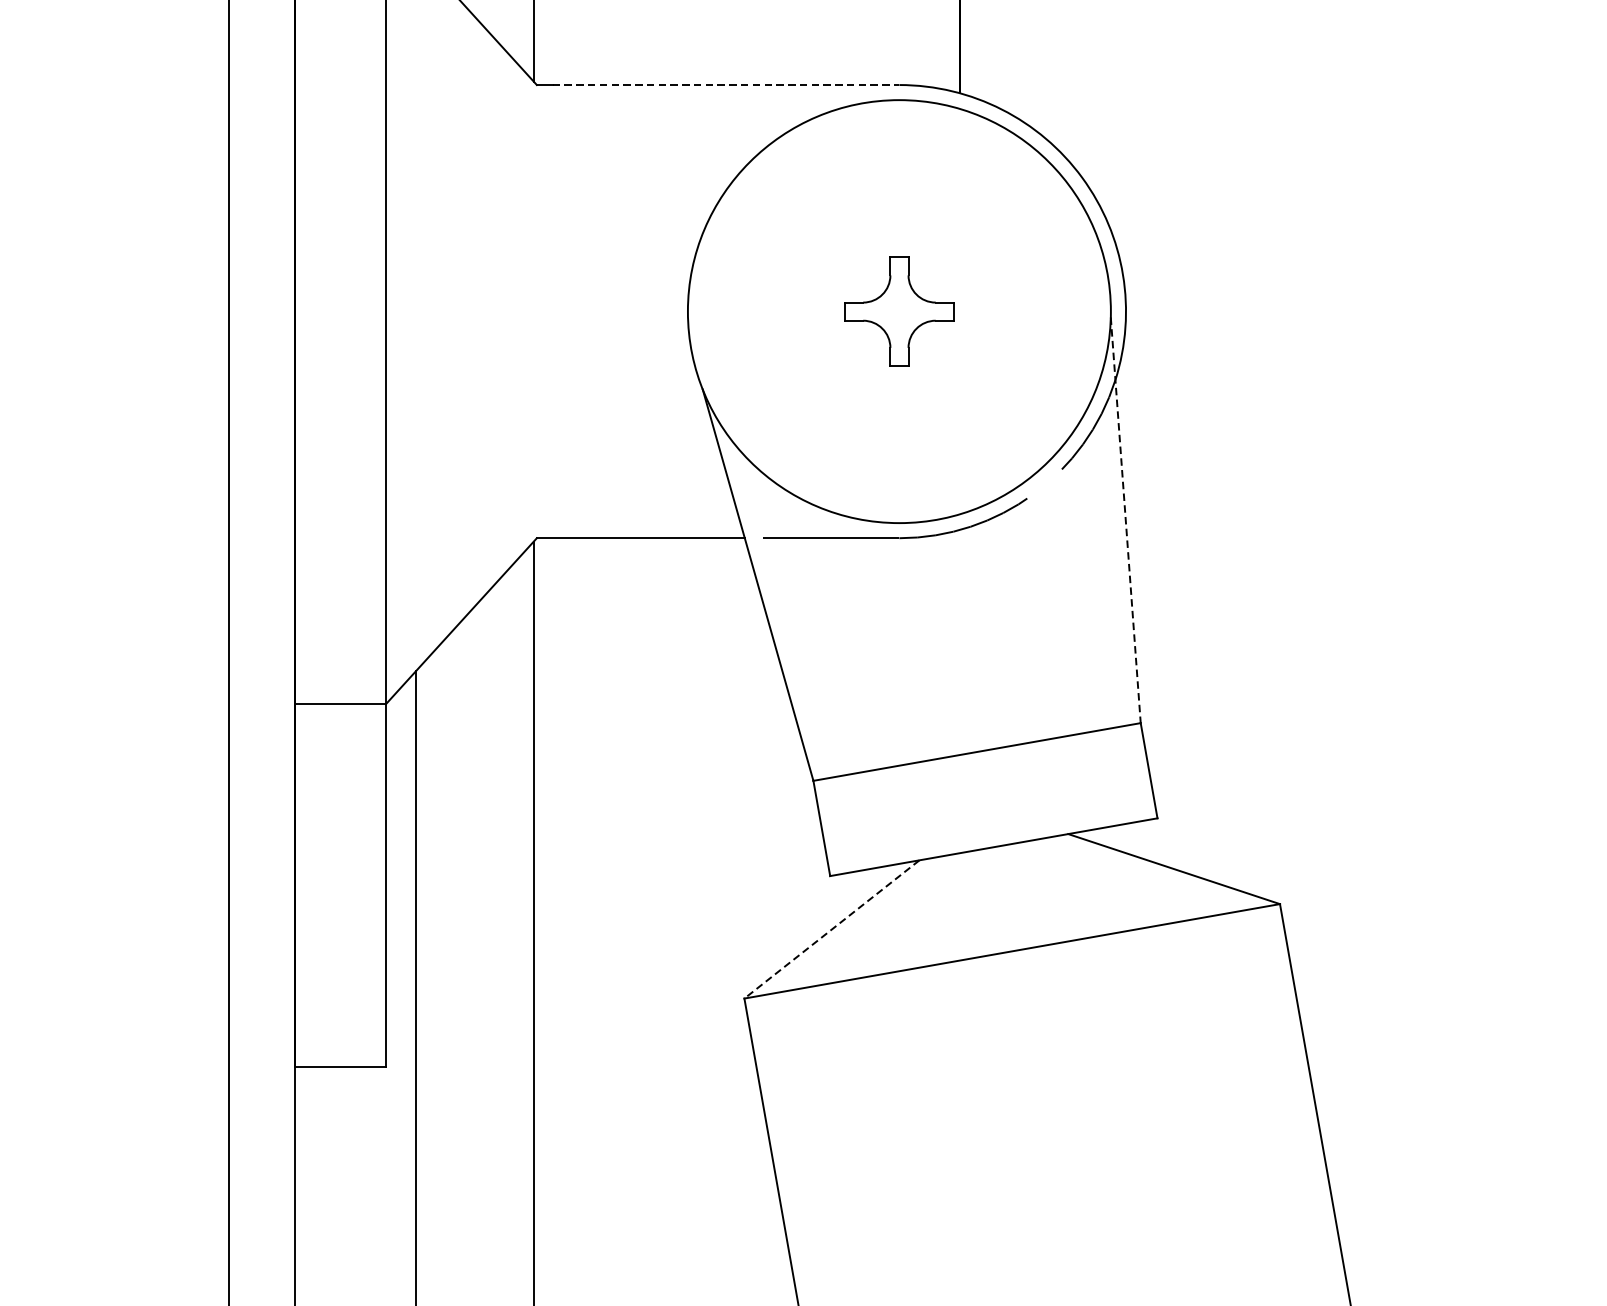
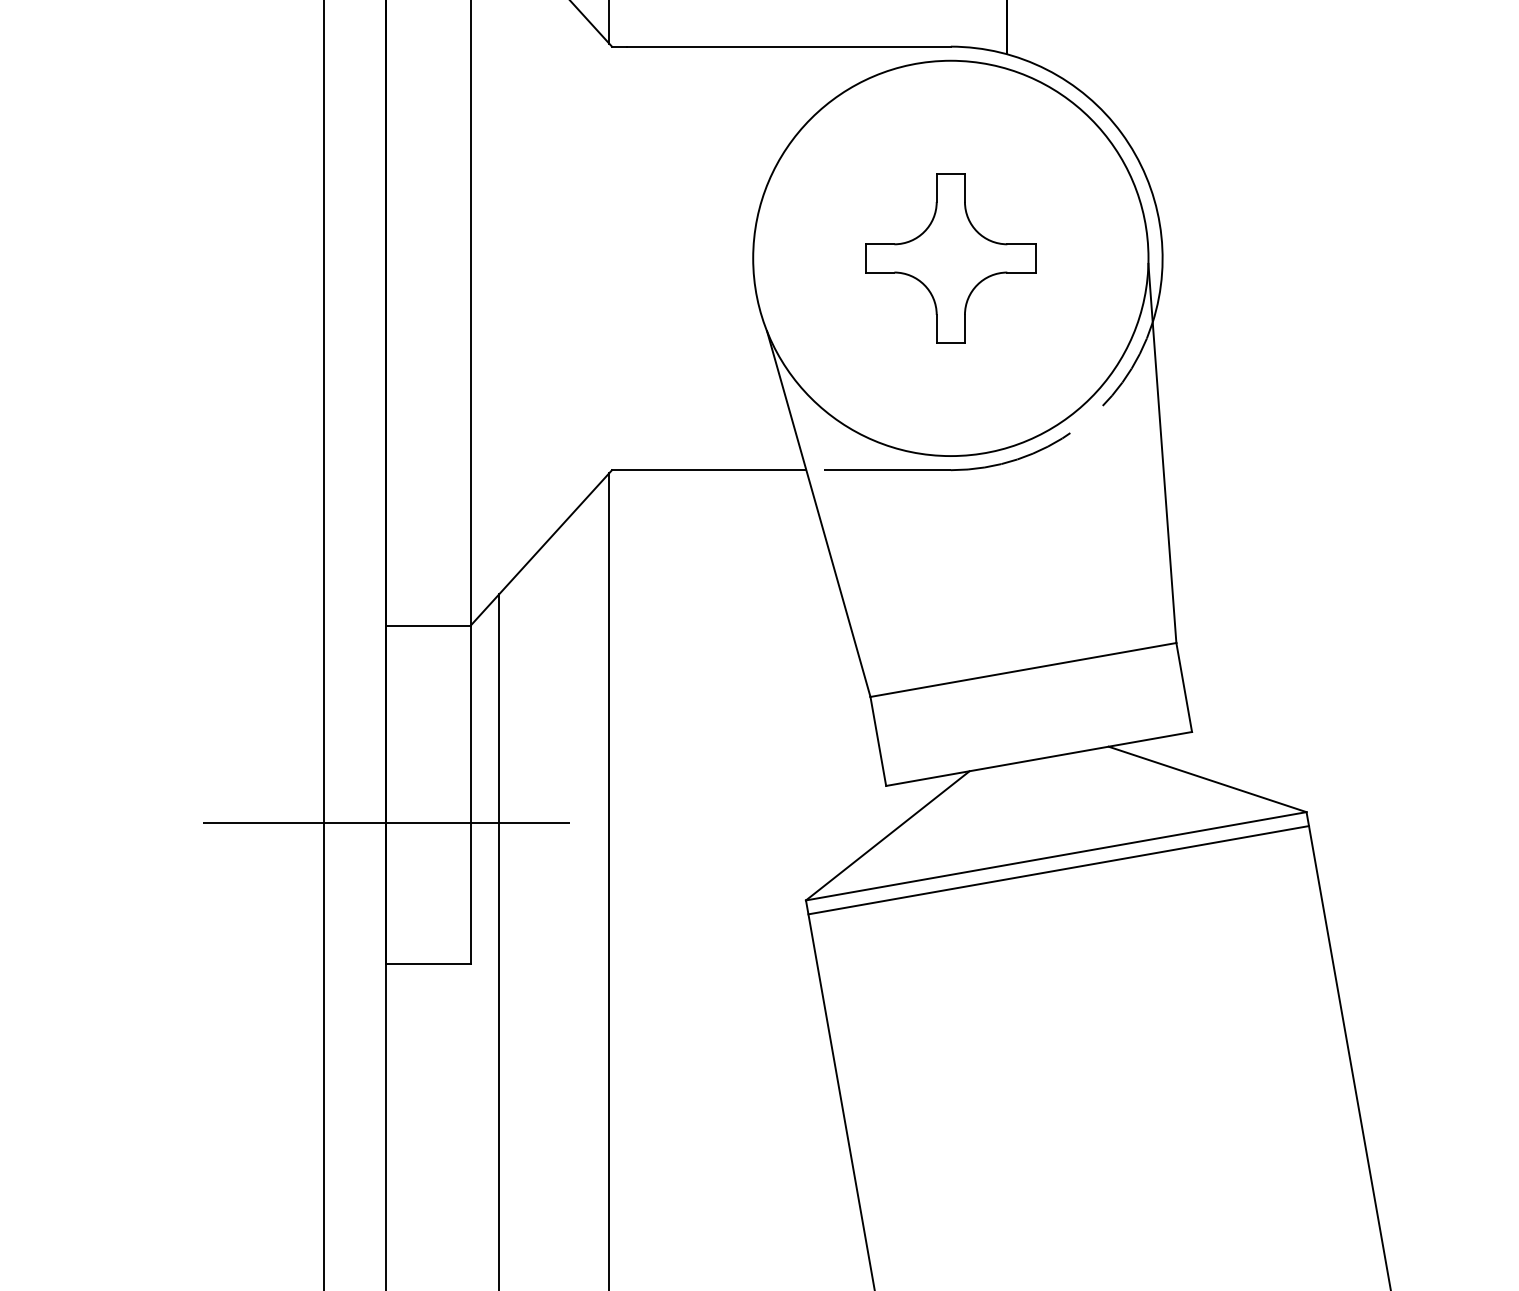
line: (726, 84) -> (789, 46), dashed -> solid
part: (899, 311) -> (950, 258), size x1.67
line: (1125, 520) -> (1162, 453), dashed -> solid
line: (294, 916) -> (385, 823), added
line: (831, 930) -> (887, 836), dashed -> solid
line: (1014, 966) -> (1058, 870), added

